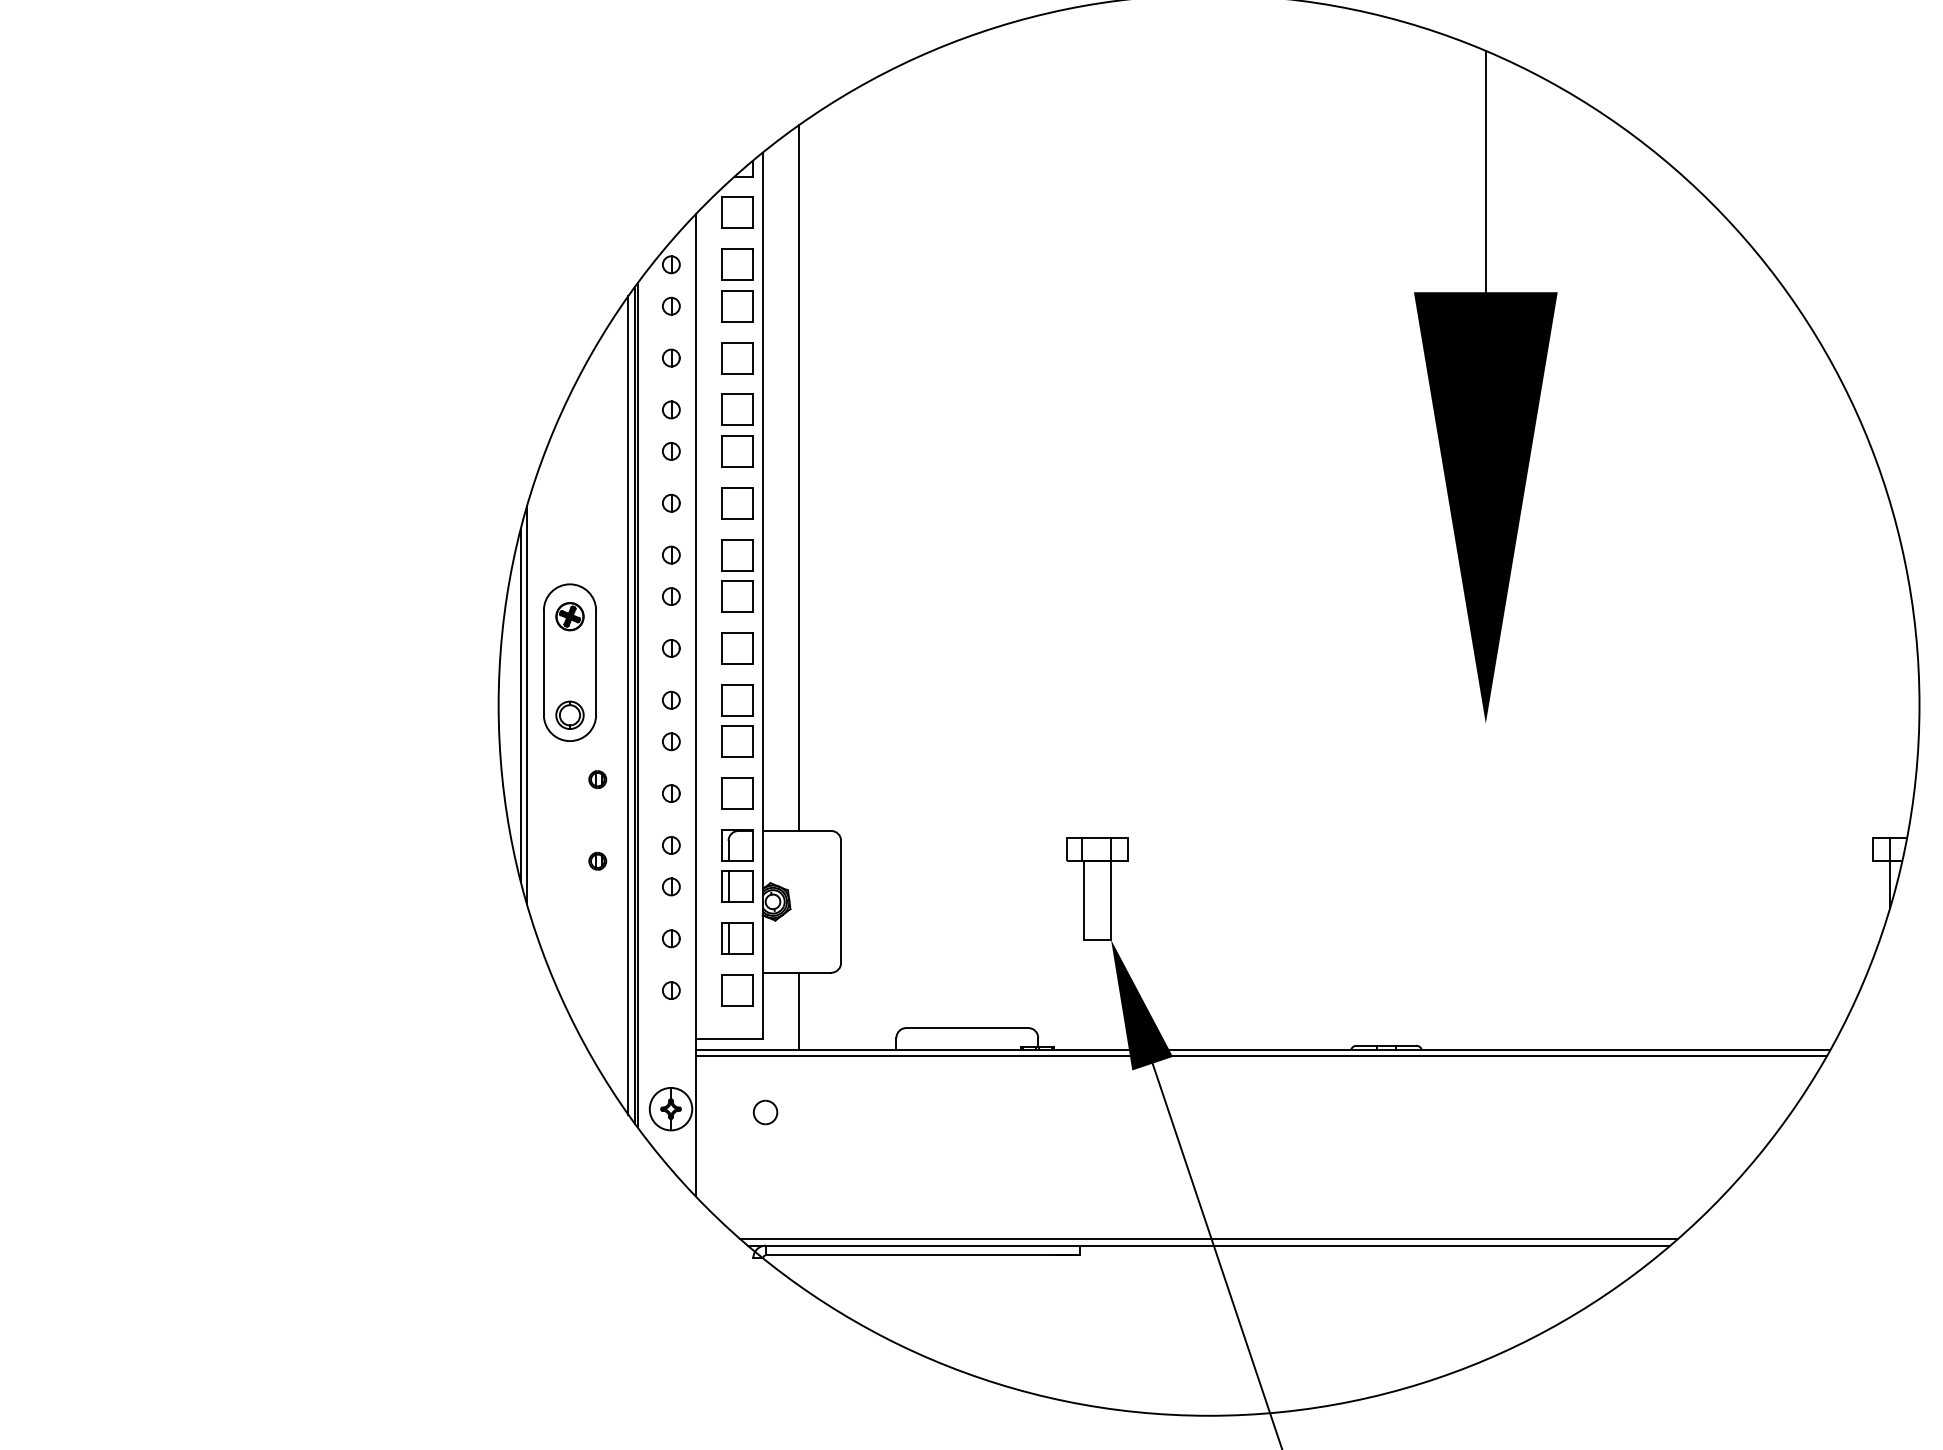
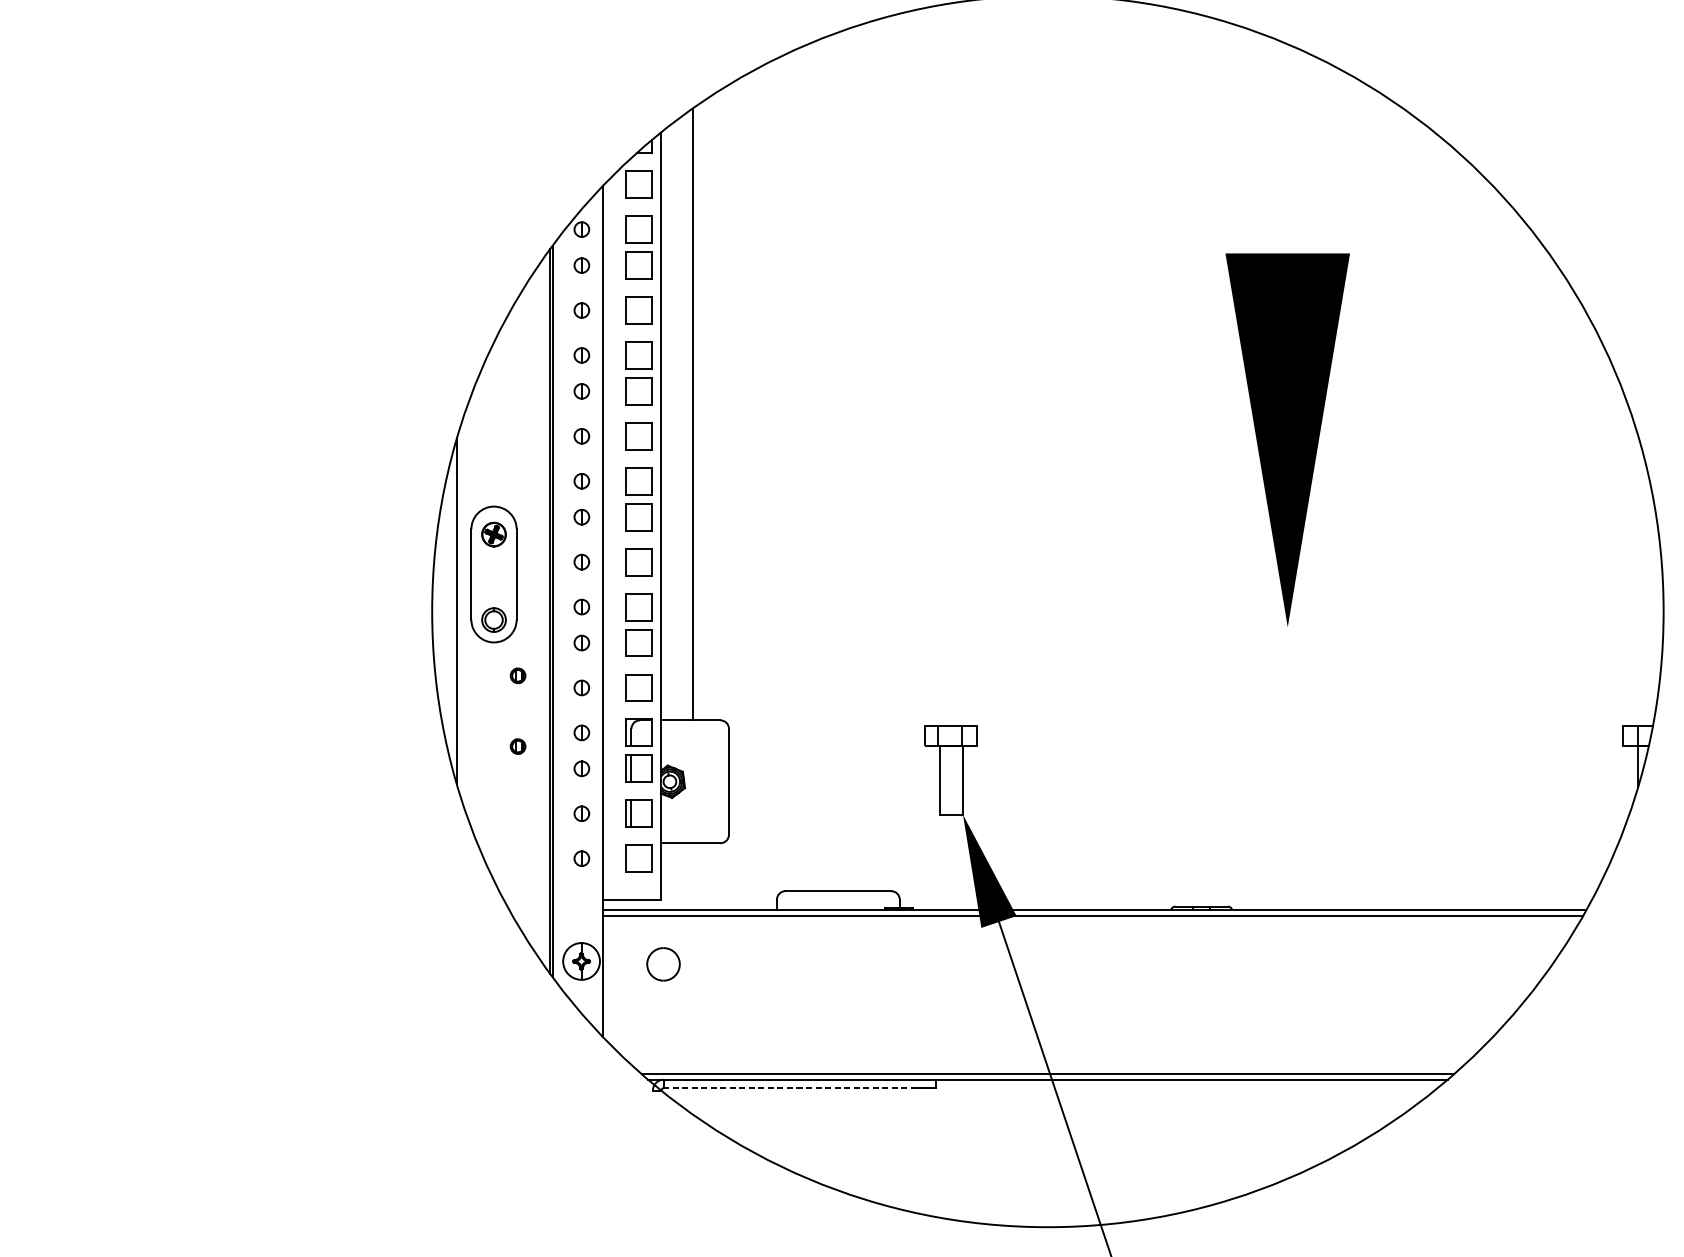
line: (1485, 171) -> (1287, 148), removed
line: (628, 704) -> (544, 610), removed
line: (520, 705) -> (451, 611), removed
line: (799, 1010) -> (692, 875), removed
part: (765, 1112) -> (663, 964), size x1.6
line: (922, 1255) -> (799, 1088), solid -> dashed

